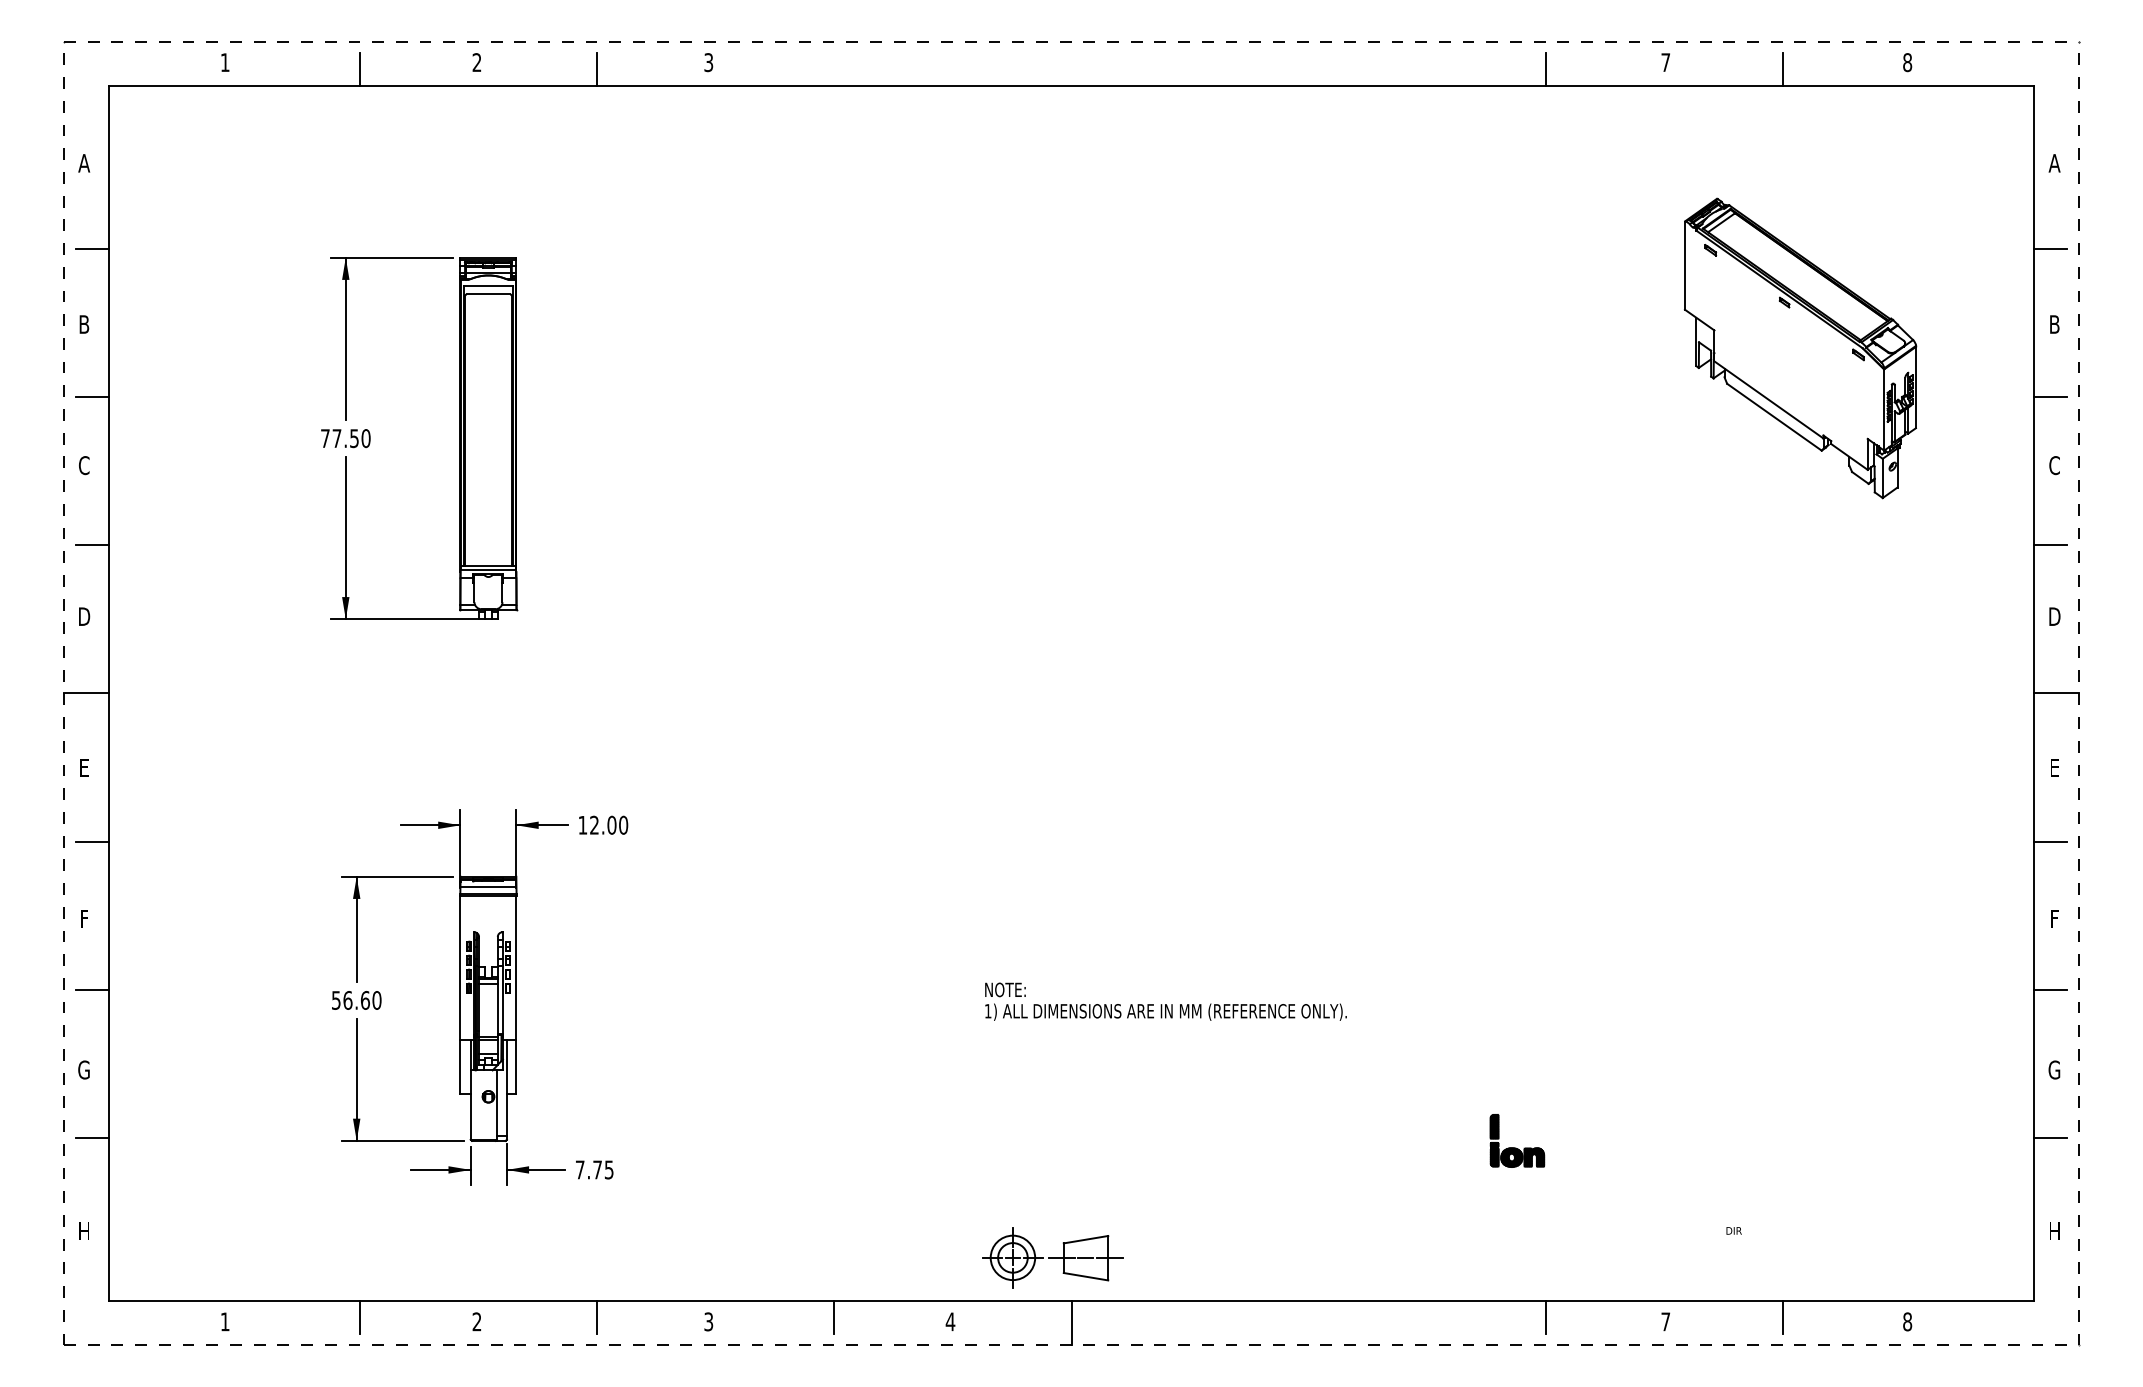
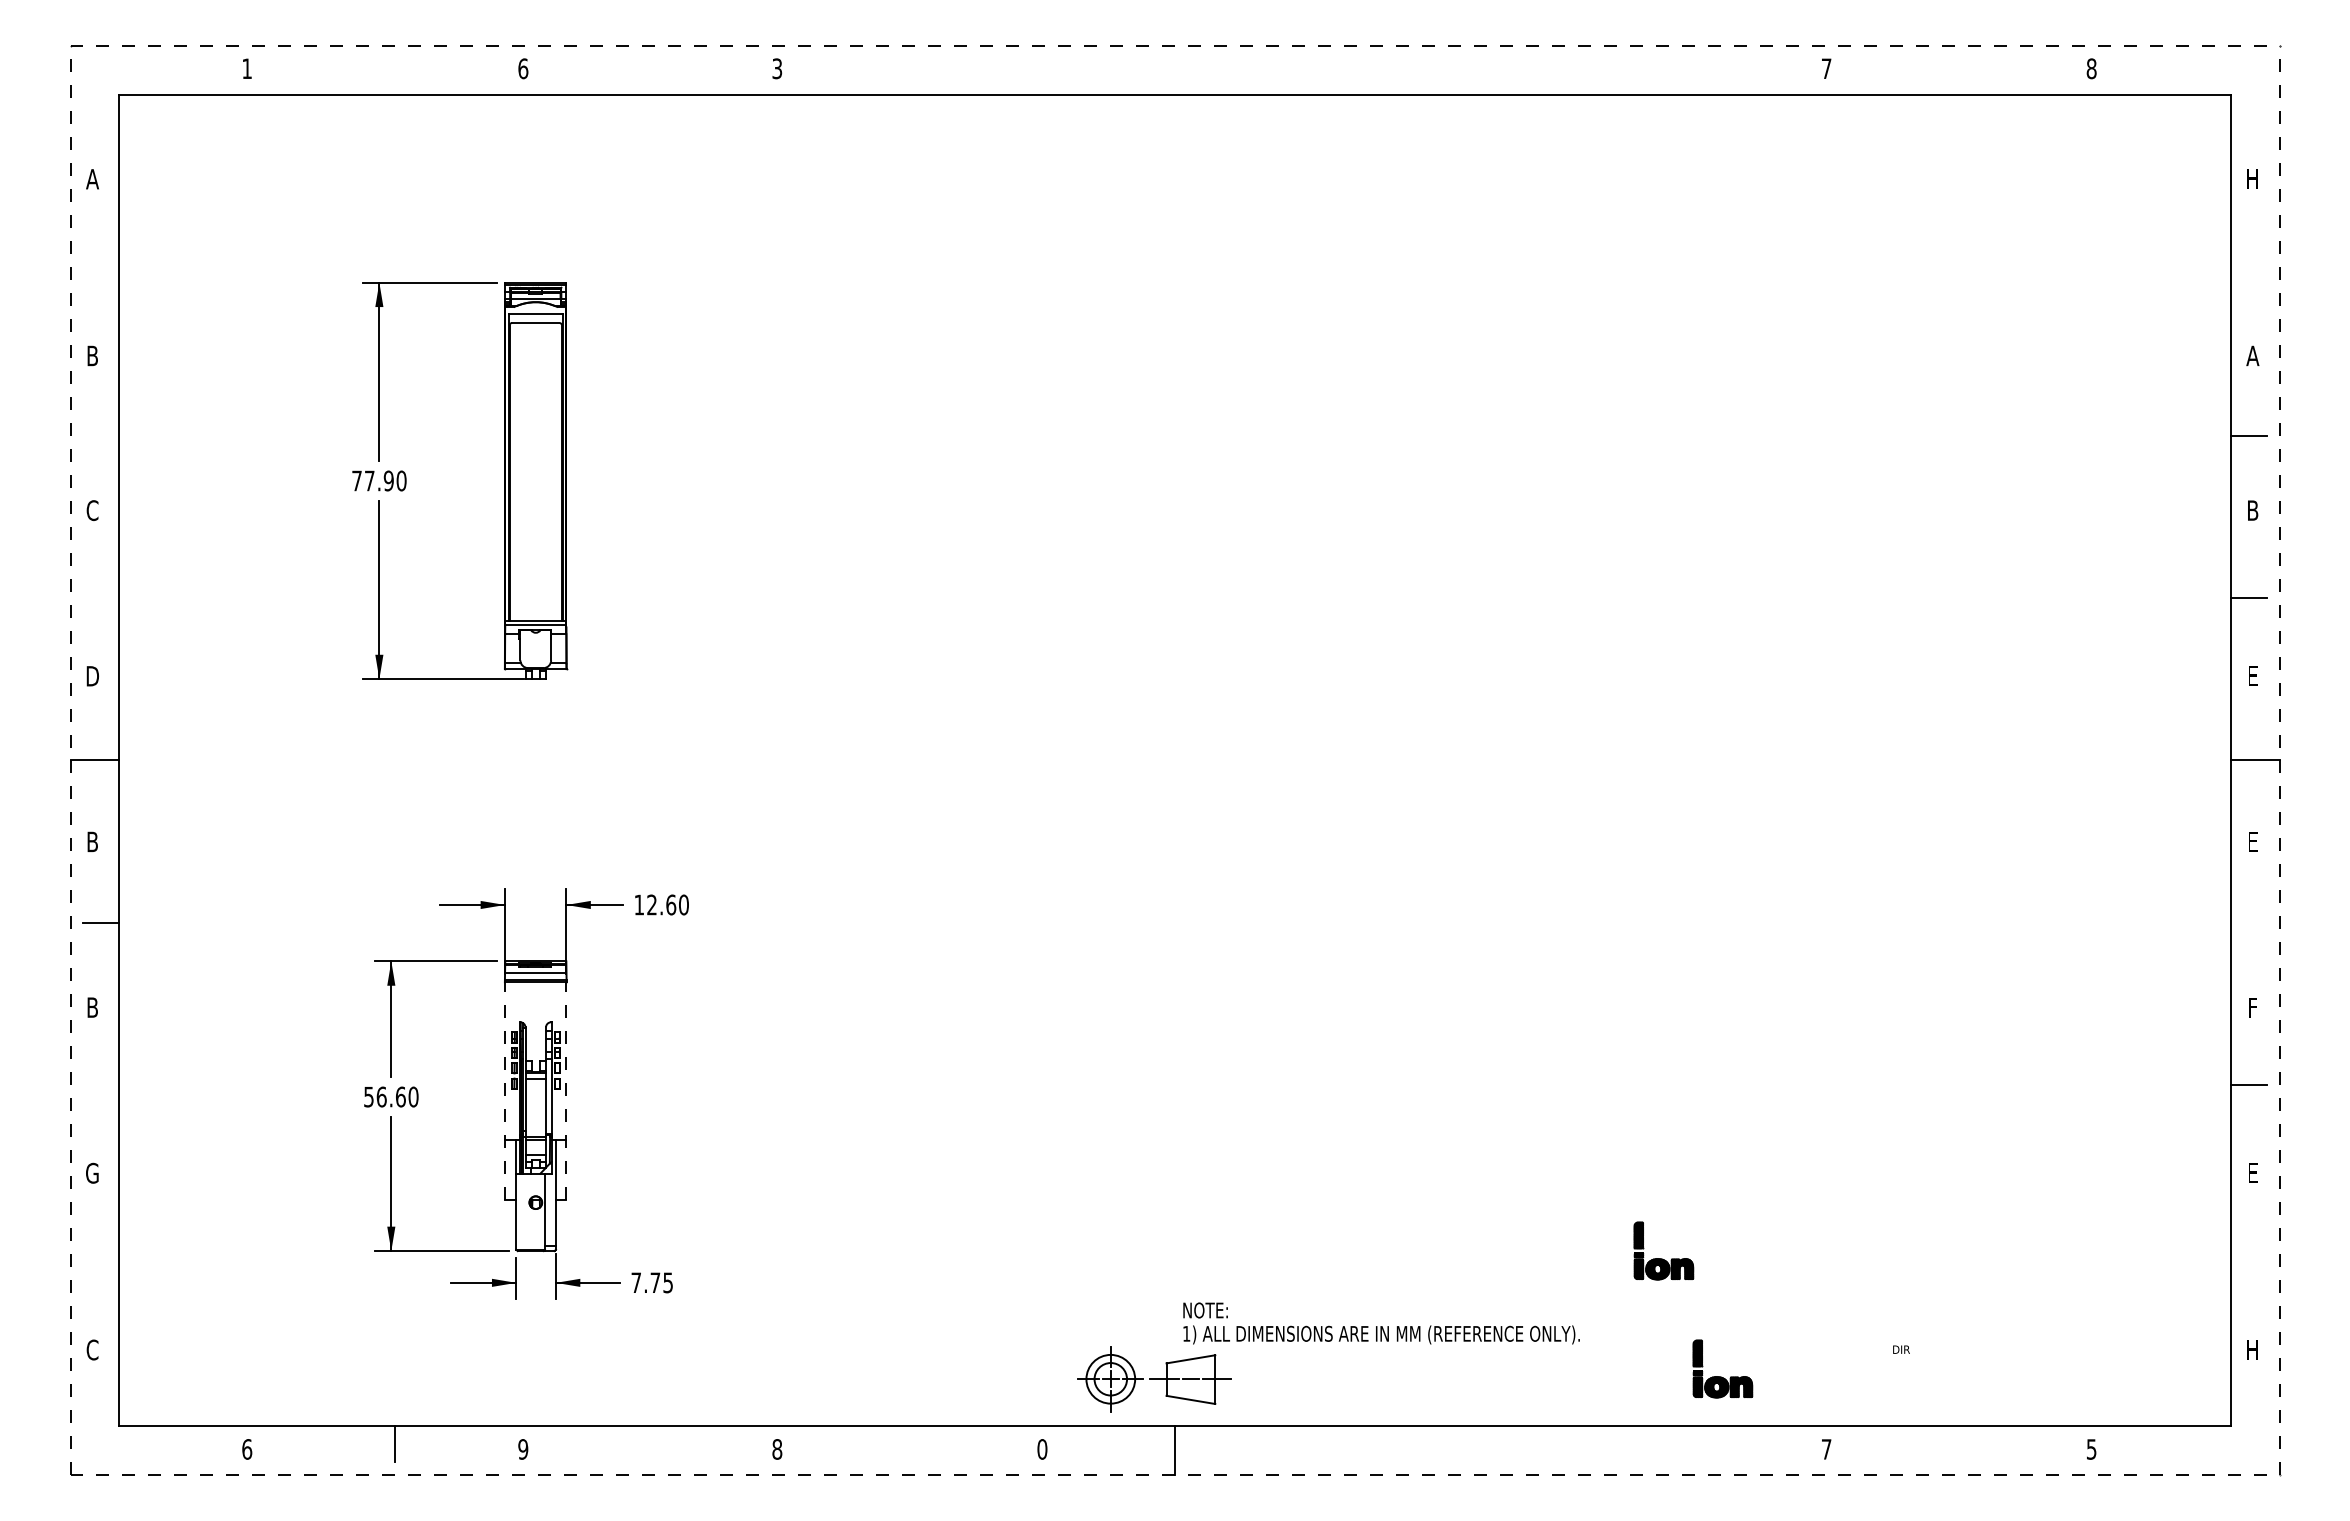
text: (477, 62) -> (523, 68), 2 -> 6
line: (360, 69) -> (395, 76), removed
line: (597, 69) -> (655, 76), removed
line: (1545, 69) -> (1694, 76), removed
line: (1782, 69) -> (1954, 76), removed
text: (2054, 163) -> (2252, 179), A -> H
line: (92, 249) -> (101, 273), removed
line: (2050, 249) -> (2248, 273), removed
text: (2054, 324) -> (2252, 355), B -> A
part: (1799, 348) -> (1973, 382), removed
line: (92, 397) -> (101, 435), removed
text: (354, 438) -> (388, 480), 77.50 -> 77.90
text: (2054, 465) -> (2252, 510), C -> B
line: (92, 545) -> (101, 598), removed
text: (2055, 616) -> (2253, 676), D -> E
text: (84, 767) -> (92, 841), E -> B
text: (612, 824) -> (671, 904), 12.00 -> 12.60
line: (2050, 841) -> (2248, 922), removed
text: (84, 918) -> (92, 1007), F -> B
line: (92, 989) -> (101, 1085), removed
line: (460, 995) -> (505, 1091), solid -> dashed
line: (516, 995) -> (566, 1091), solid -> dashed
text: (1165, 1001) -> (1381, 1323), moved
text: (2054, 1069) -> (2252, 1172), G -> E
line: (92, 1137) -> (101, 1247), removed
line: (2050, 1137) -> (2248, 1247), removed
text: (84, 1230) -> (92, 1349), H -> C
part: (1569, 1255) -> (1721, 1376), added
line: (597, 1317) -> (655, 1444), removed
line: (834, 1317) -> (915, 1444), removed
line: (1545, 1317) -> (1694, 1444), removed
line: (1782, 1317) -> (1954, 1444), removed
text: (225, 1321) -> (247, 1449), 1 -> 6
text: (477, 1321) -> (523, 1449), 2 -> 9
text: (708, 1321) -> (777, 1449), 3 -> 8
text: (950, 1321) -> (1042, 1449), 4 -> 0
text: (1907, 1321) -> (2091, 1449), 8 -> 5

